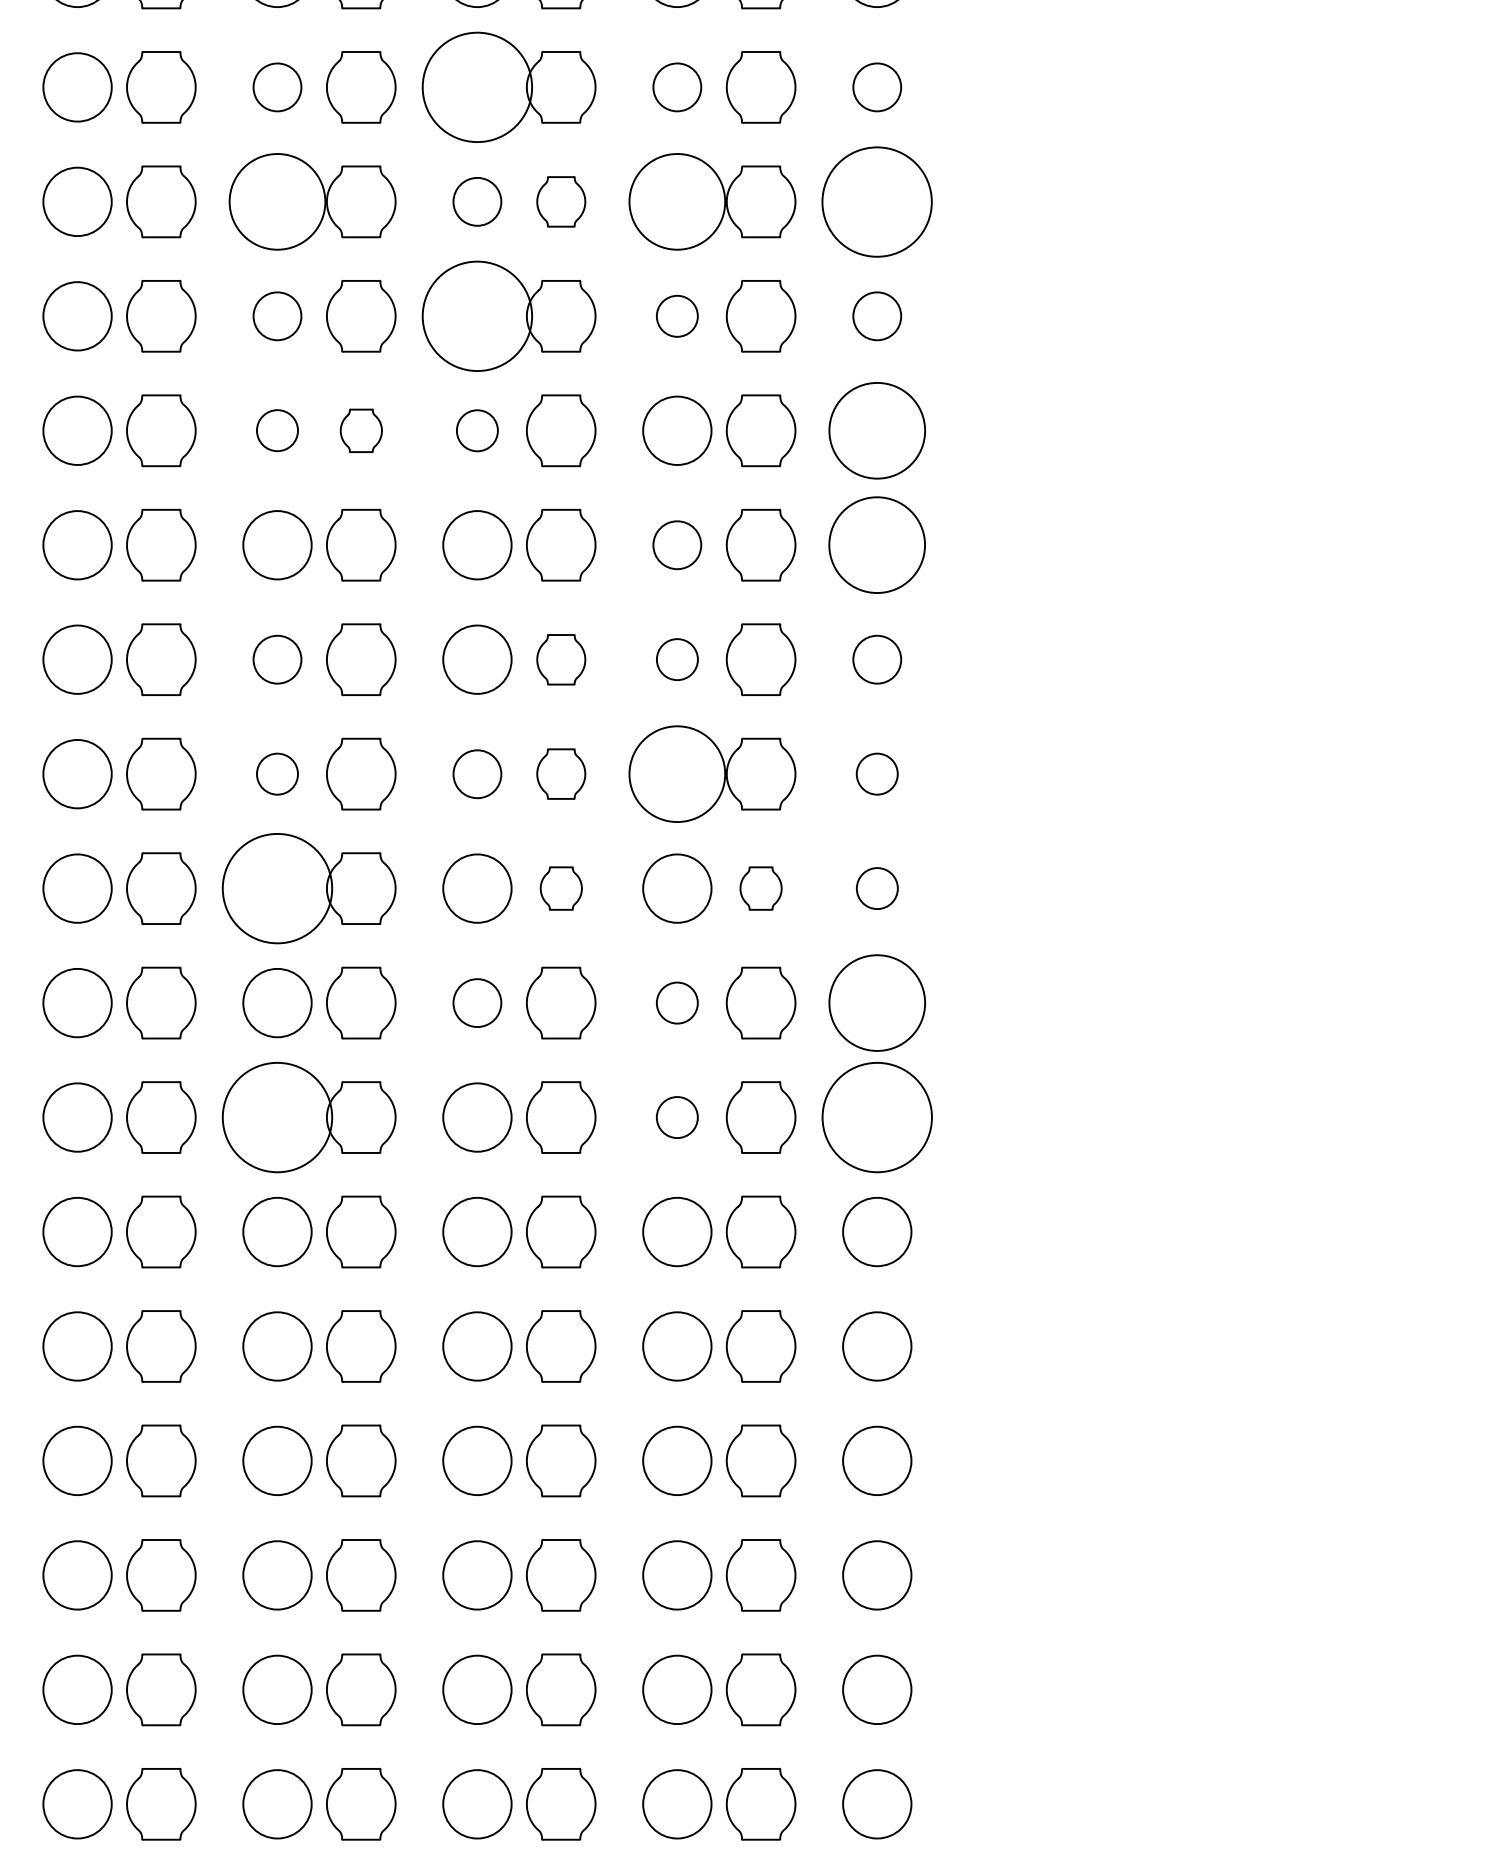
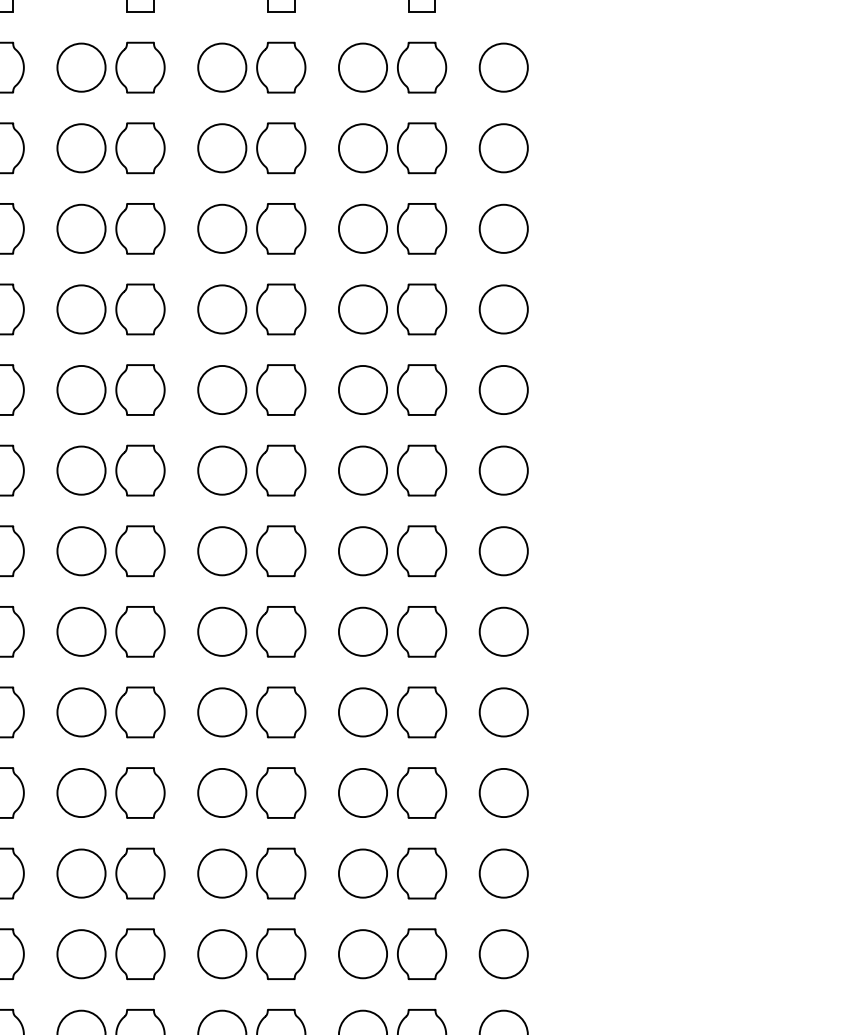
circle: (277, 87) -> (81, 148), size x1.43
circle: (477, 87) -> (222, 148), size x0.62
circle: (677, 87) -> (363, 148), size x1.43
circle: (877, 87) -> (503, 148), size x1.43
circle: (277, 201) -> (81, 228), size x0.71
circle: (477, 201) -> (222, 228), size x1.43
part: (561, 201) -> (281, 228), size x1.43
circle: (677, 201) -> (363, 228), size x0.71
circle: (877, 201) -> (503, 228), size x0.62
circle: (277, 316) -> (81, 309), size x1.43
circle: (477, 316) -> (222, 309), size x0.62
circle: (677, 316) -> (363, 309), size x1.67
circle: (877, 316) -> (503, 309), size x1.43
circle: (277, 430) -> (81, 389), size x1.67
part: (361, 430) -> (140, 389), size x1.67
circle: (477, 430) -> (222, 389), size x1.67
circle: (877, 430) -> (503, 389), size x0.71
circle: (677, 545) -> (363, 470), size x1.43
circle: (877, 545) -> (503, 470), size x0.71
circle: (277, 659) -> (81, 551), size x1.43
part: (561, 659) -> (281, 551), size x1.43
circle: (677, 659) -> (363, 551), size x1.67
circle: (877, 659) -> (503, 551), size x1.43
circle: (277, 773) -> (81, 631), size x1.67
part: (561, 773) -> (281, 631), size x1.43
circle: (677, 773) -> (363, 631), size x0.71
circle: (877, 773) -> (503, 631), size x1.67
circle: (477, 774) -> (222, 632), size x1.43
circle: (277, 888) -> (81, 712), size x0.62
part: (561, 888) -> (281, 712), size x1.67
part: (760, 888) -> (421, 712), size x1.67
circle: (877, 888) -> (503, 712), size x1.67
circle: (477, 1002) -> (222, 792), size x1.43
circle: (677, 1002) -> (363, 792), size x1.67
circle: (877, 1002) -> (503, 792), size x0.71
circle: (277, 1117) -> (81, 873), size x0.62
circle: (677, 1117) -> (363, 873), size x1.67
circle: (877, 1117) -> (503, 873), size x0.62

